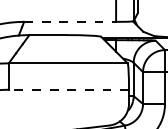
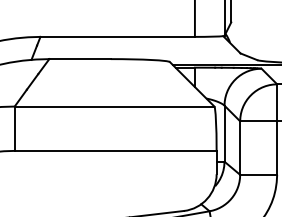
line: (70, 21) -> (118, 36), dashed -> solid
line: (68, 89) -> (114, 150), dashed -> solid

